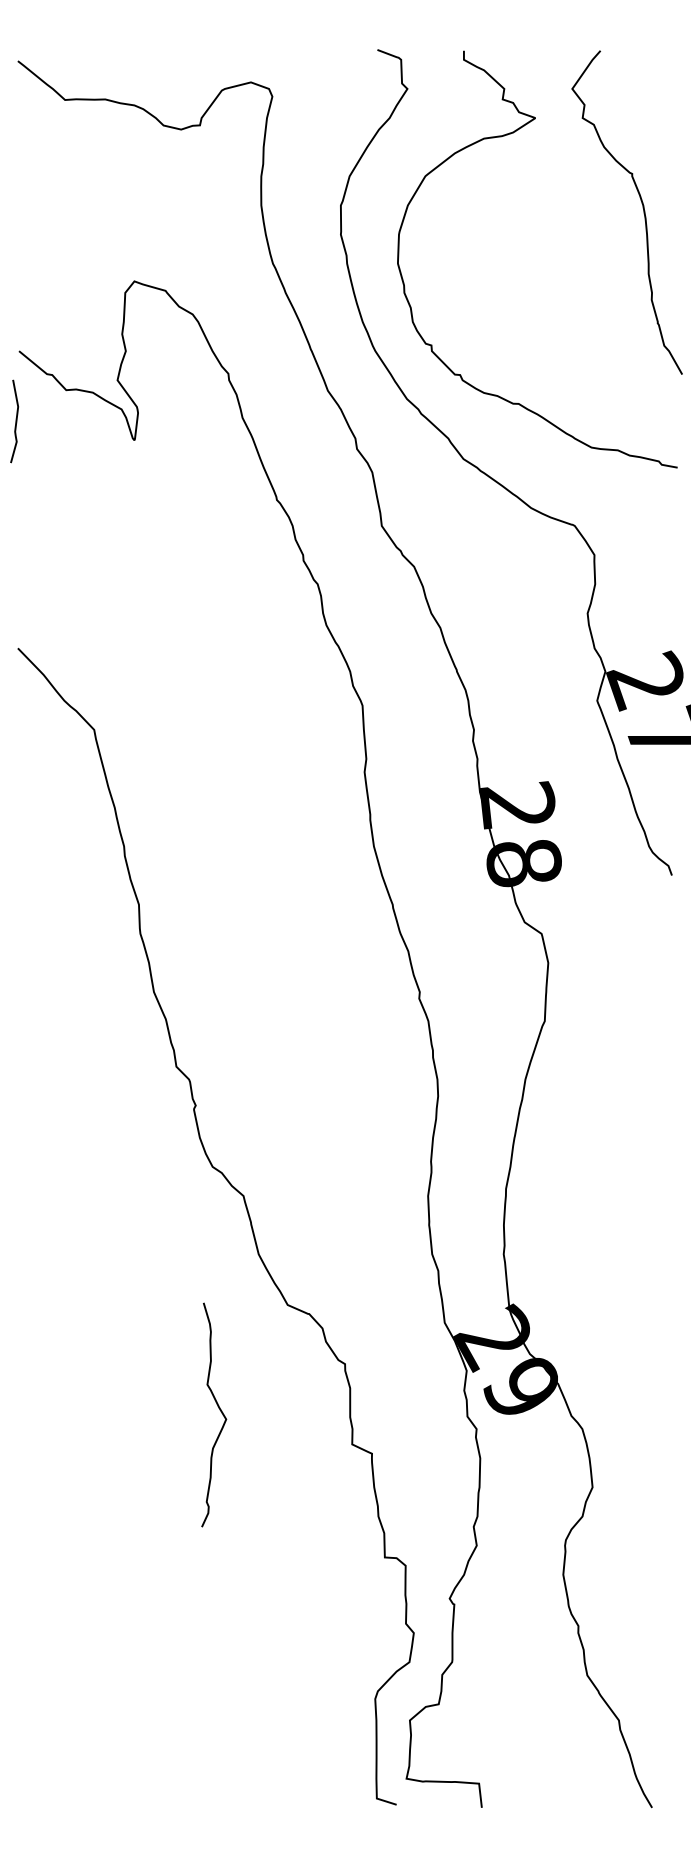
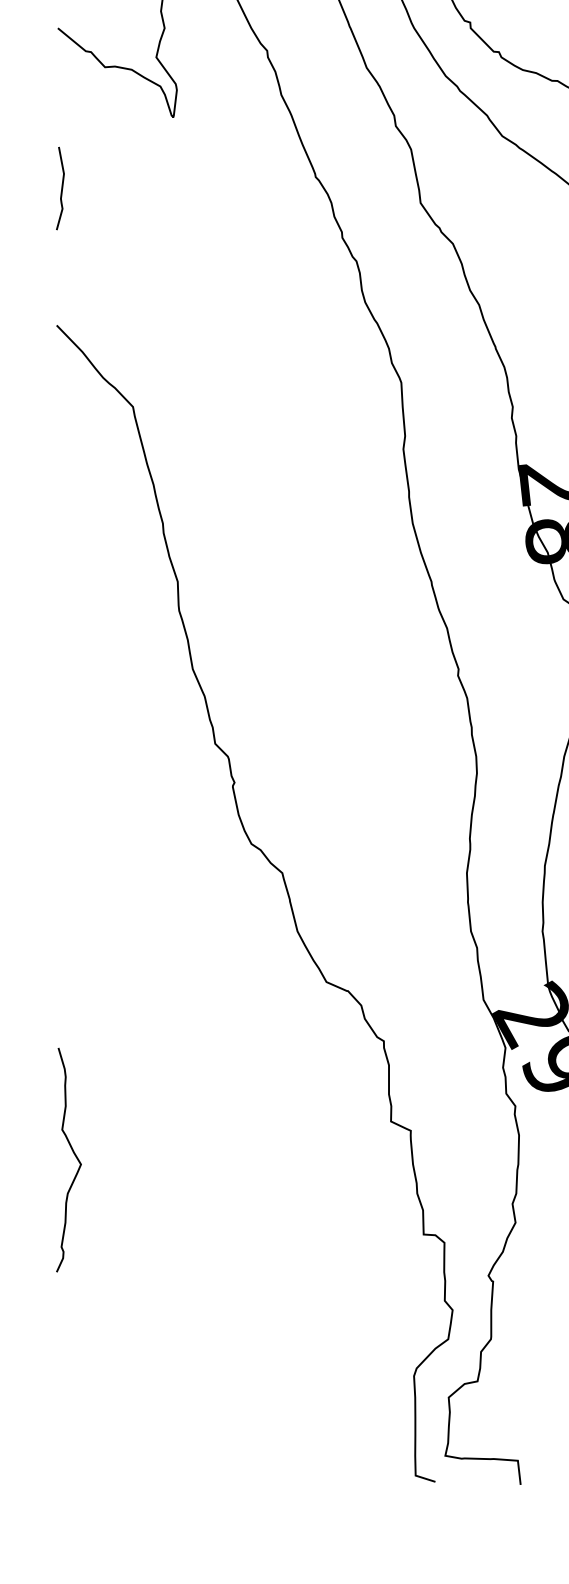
curve: (15, 421) -> (61, 188), moved
curve: (219, 1410) -> (74, 1155), moved

